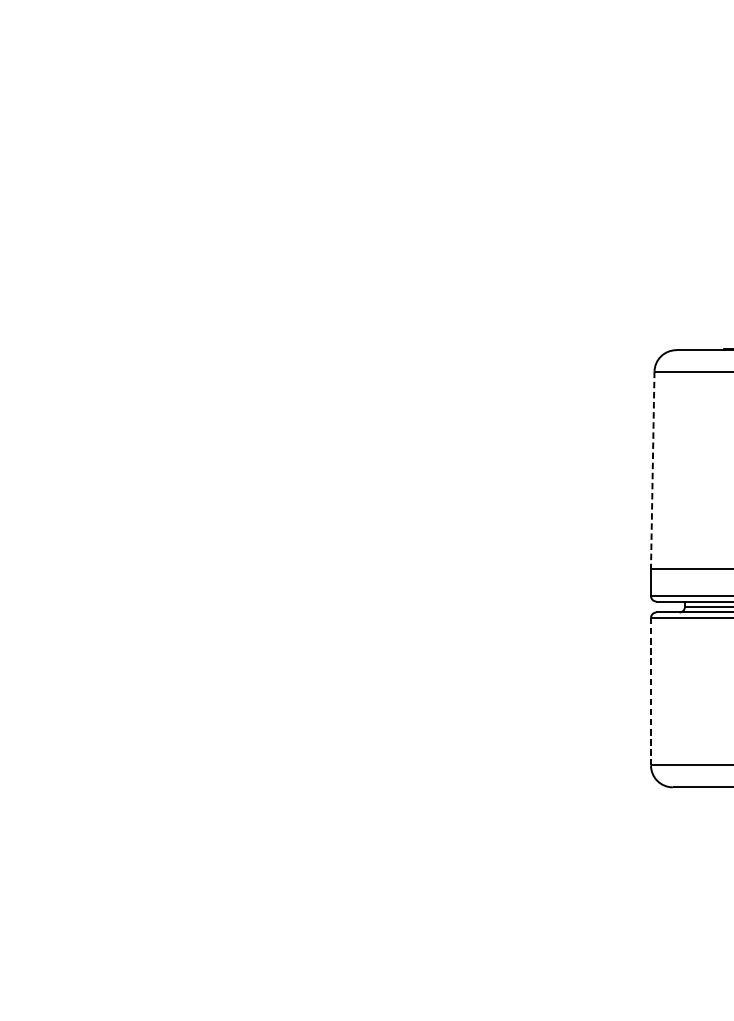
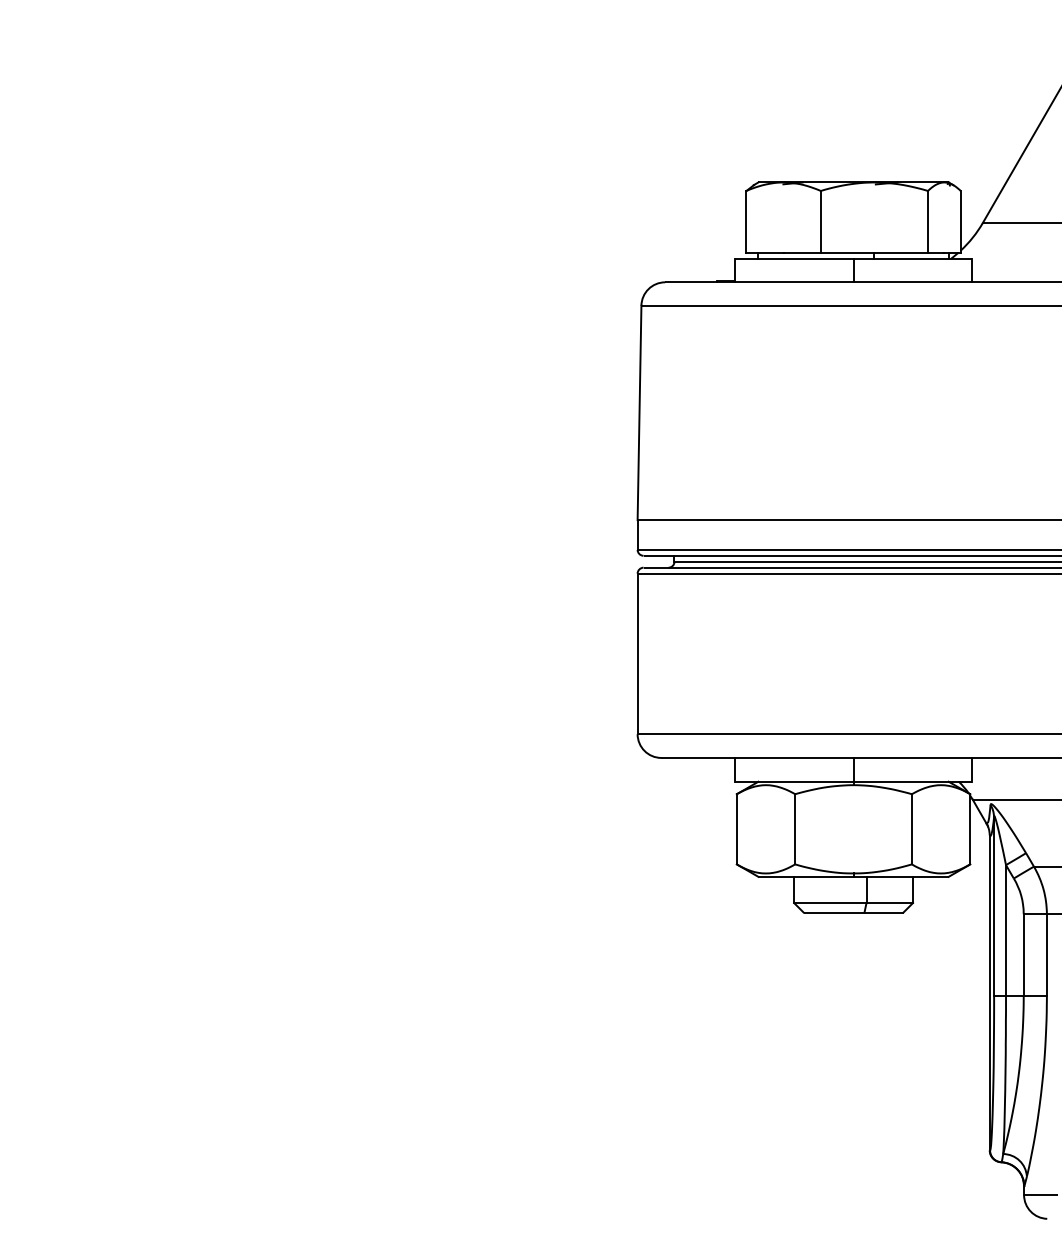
line: (652, 470) -> (639, 413), dashed -> solid
line: (650, 692) -> (637, 654), dashed -> solid

